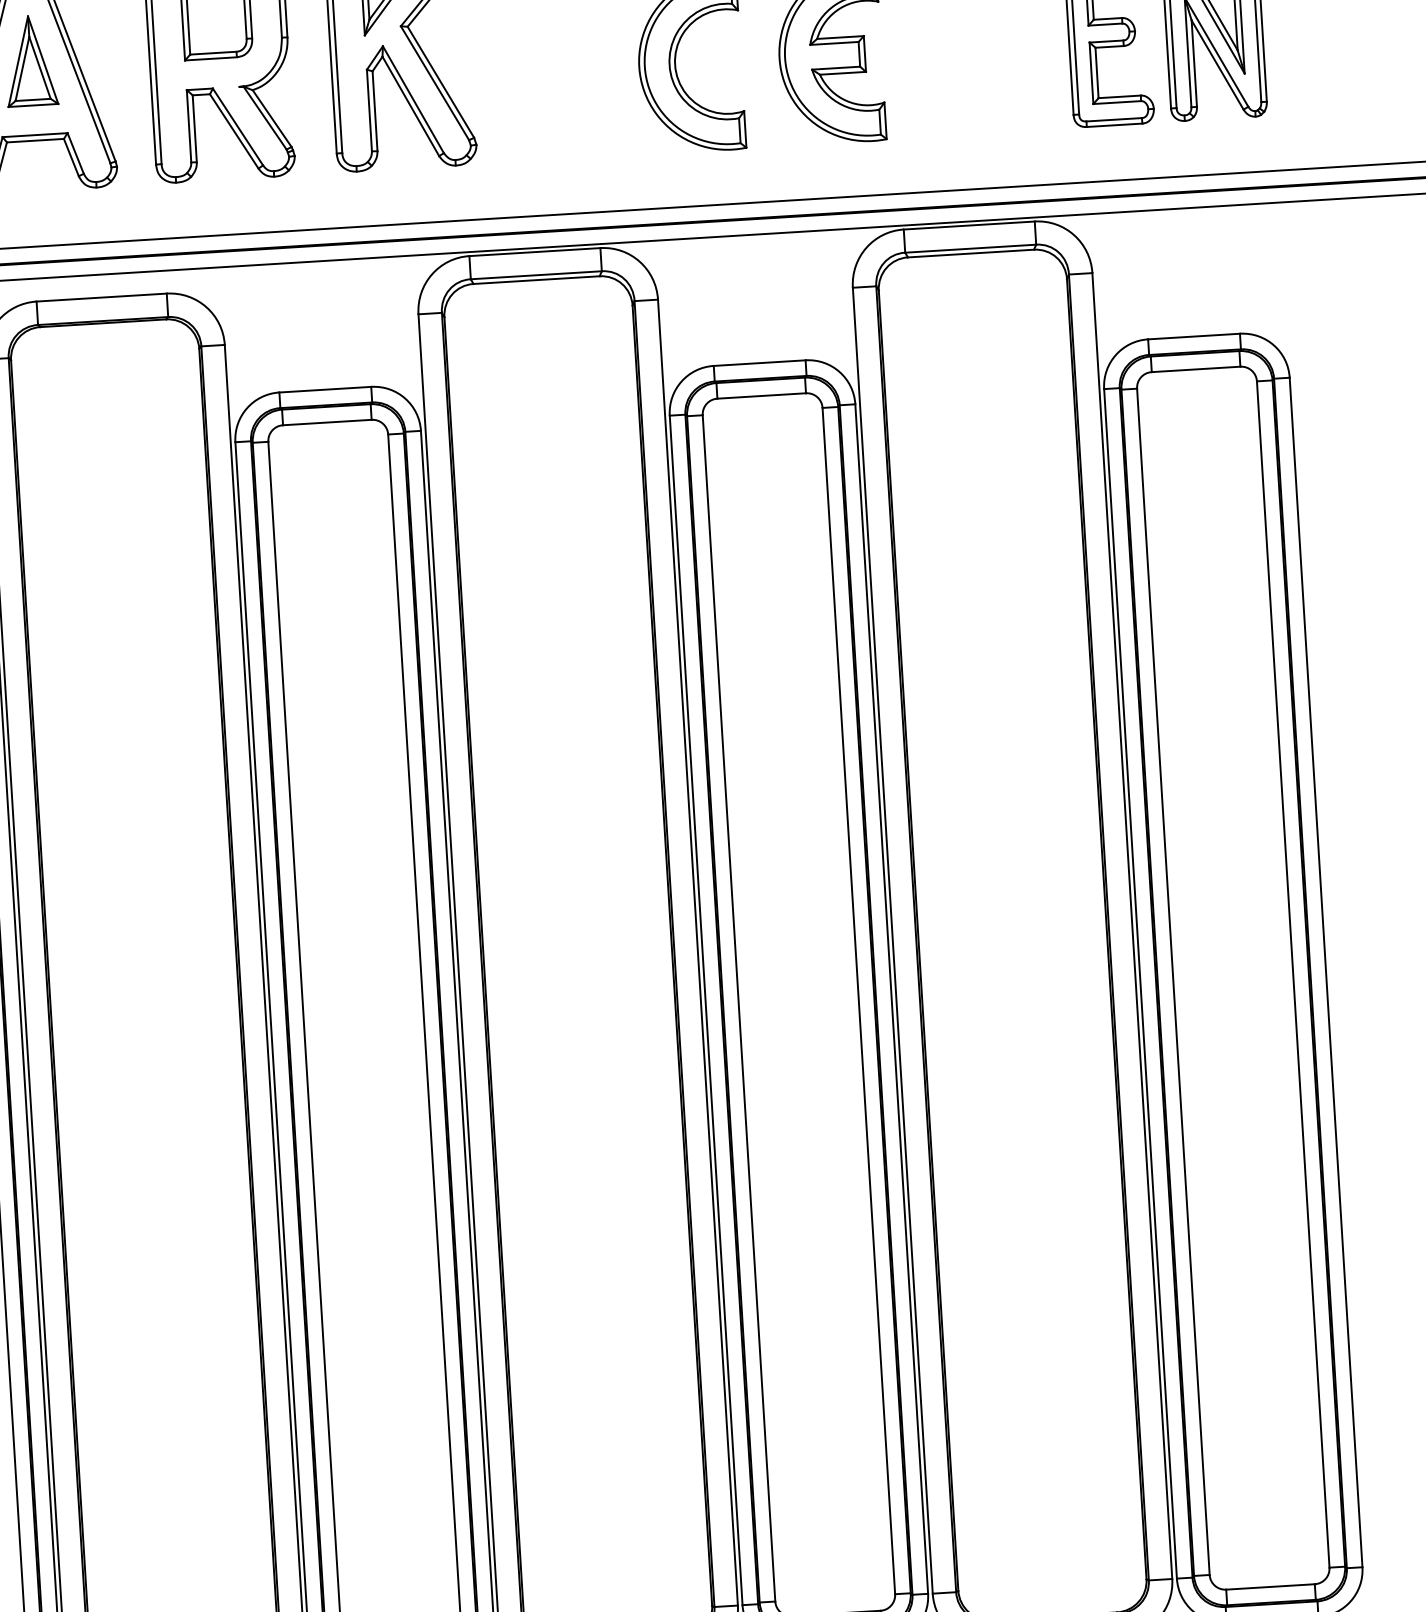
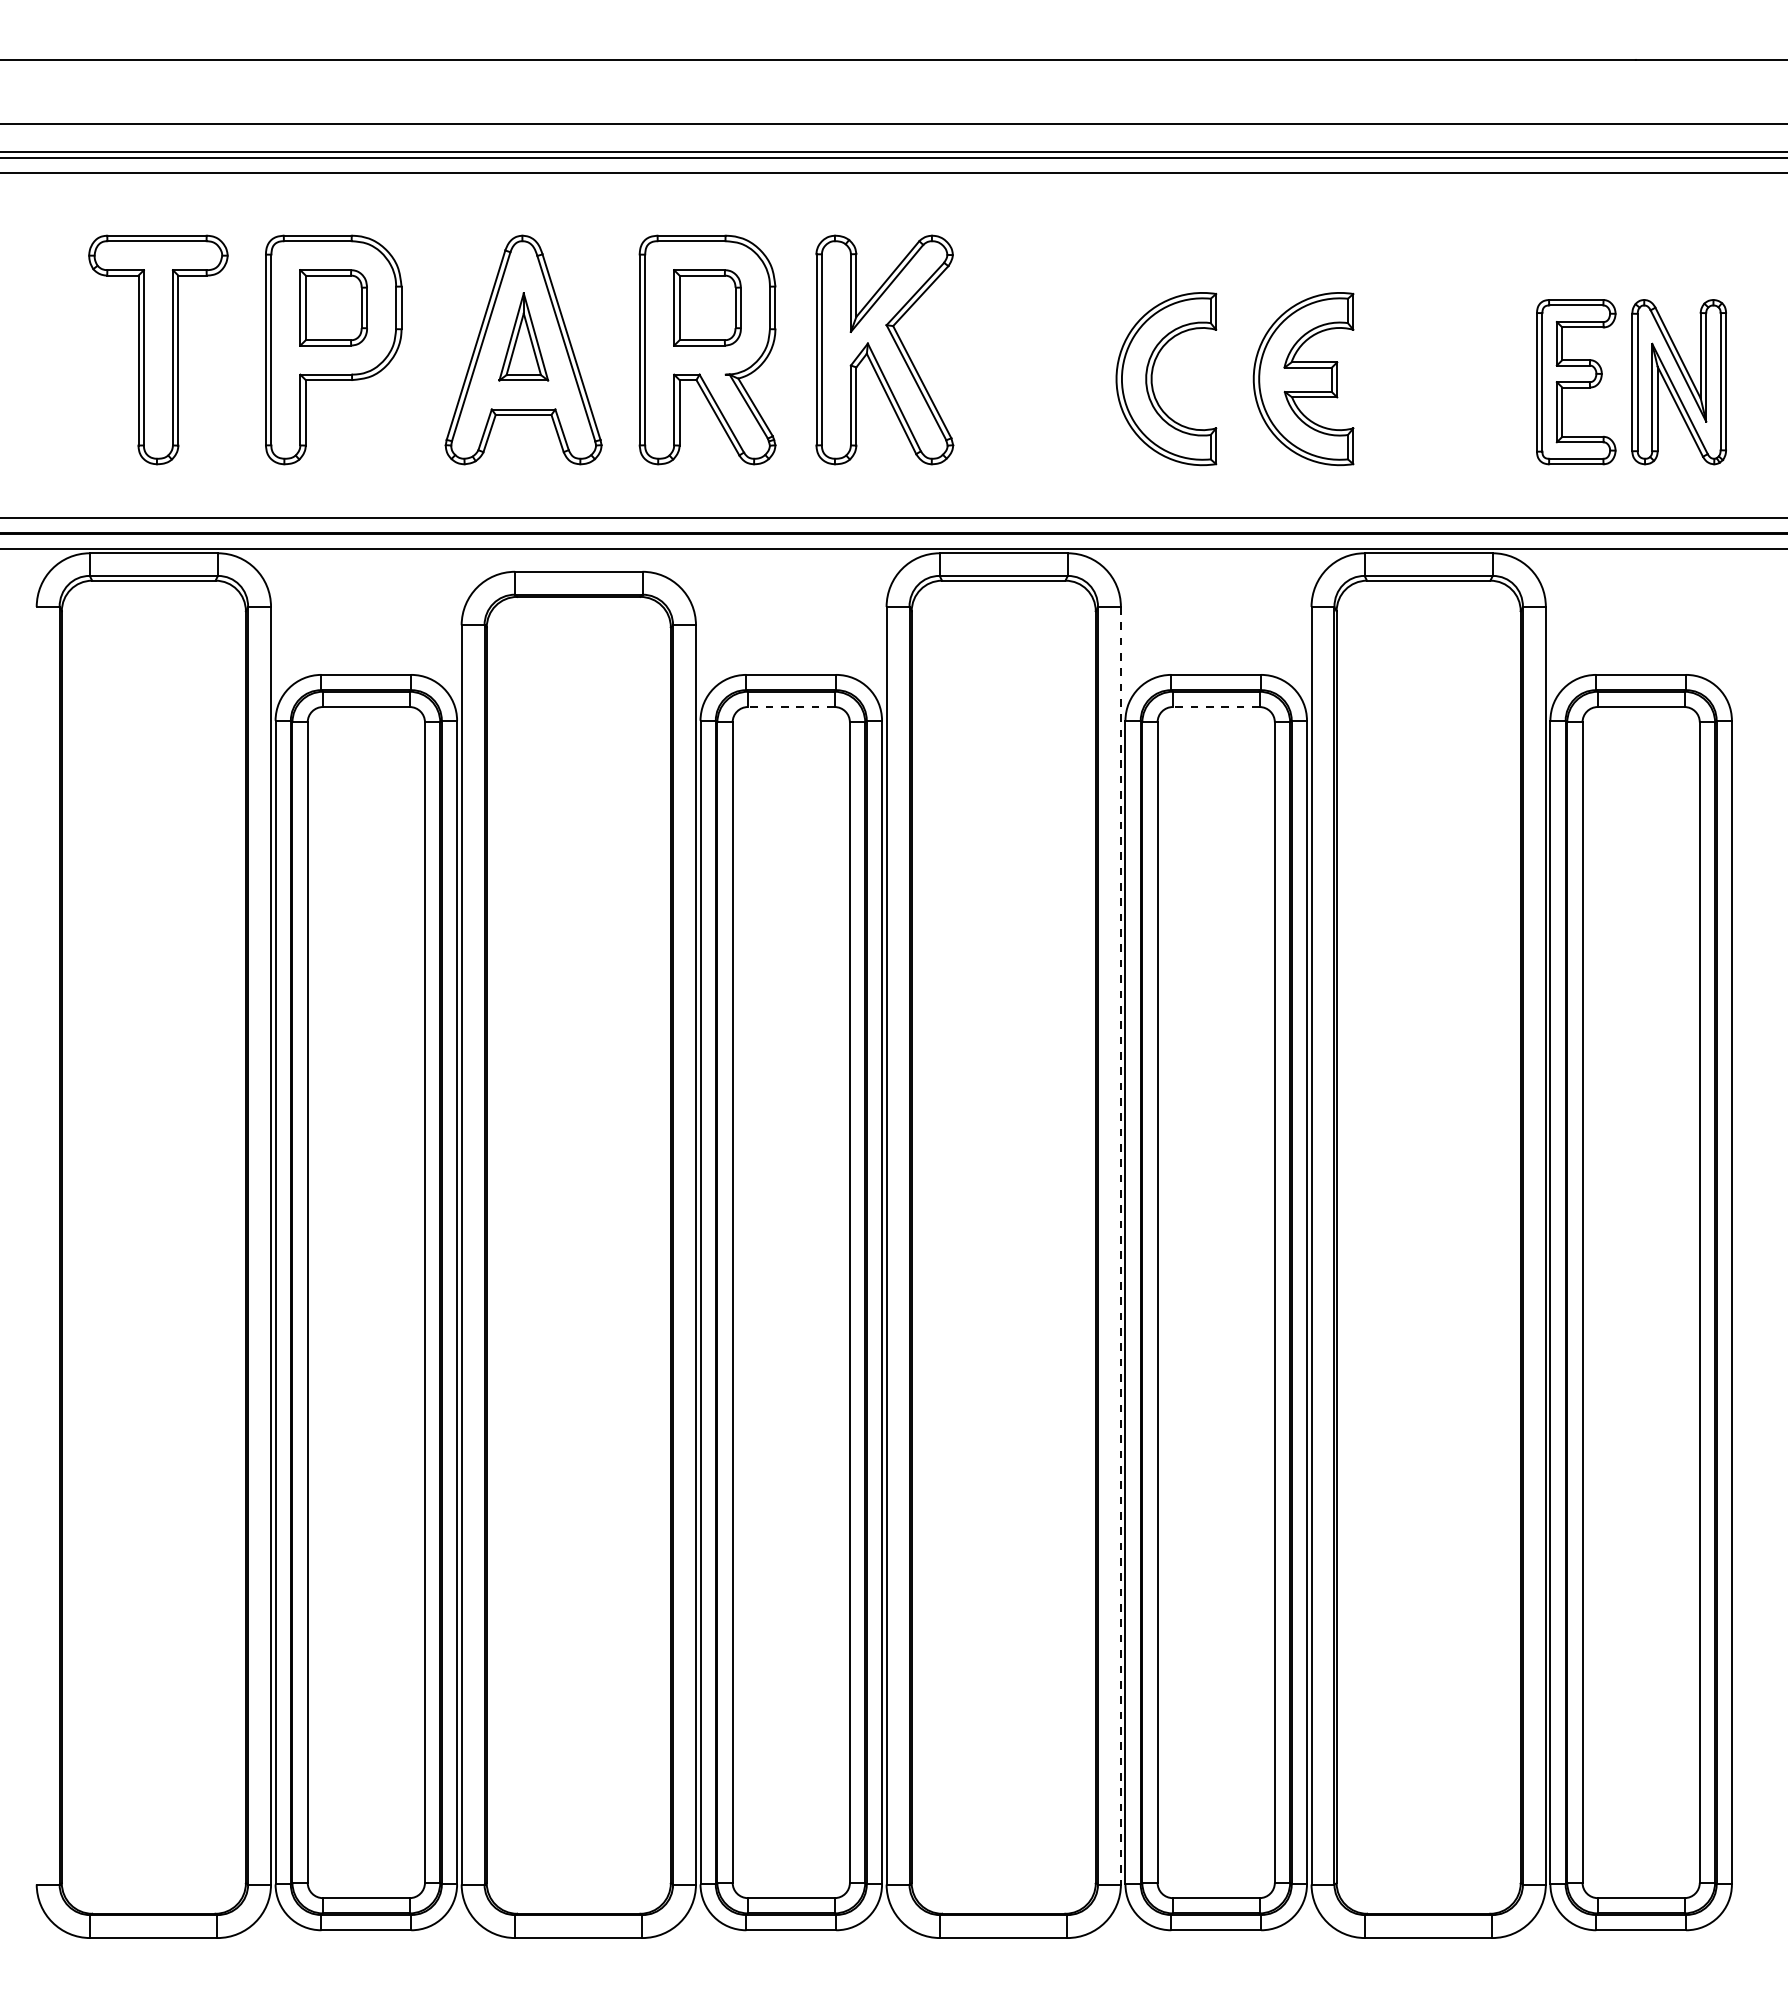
line: (760, 396) -> (1215, 707), solid -> dashed
line: (326, 423) -> (790, 707), solid -> dashed
line: (697, 952) -> (1120, 1245), solid -> dashed

